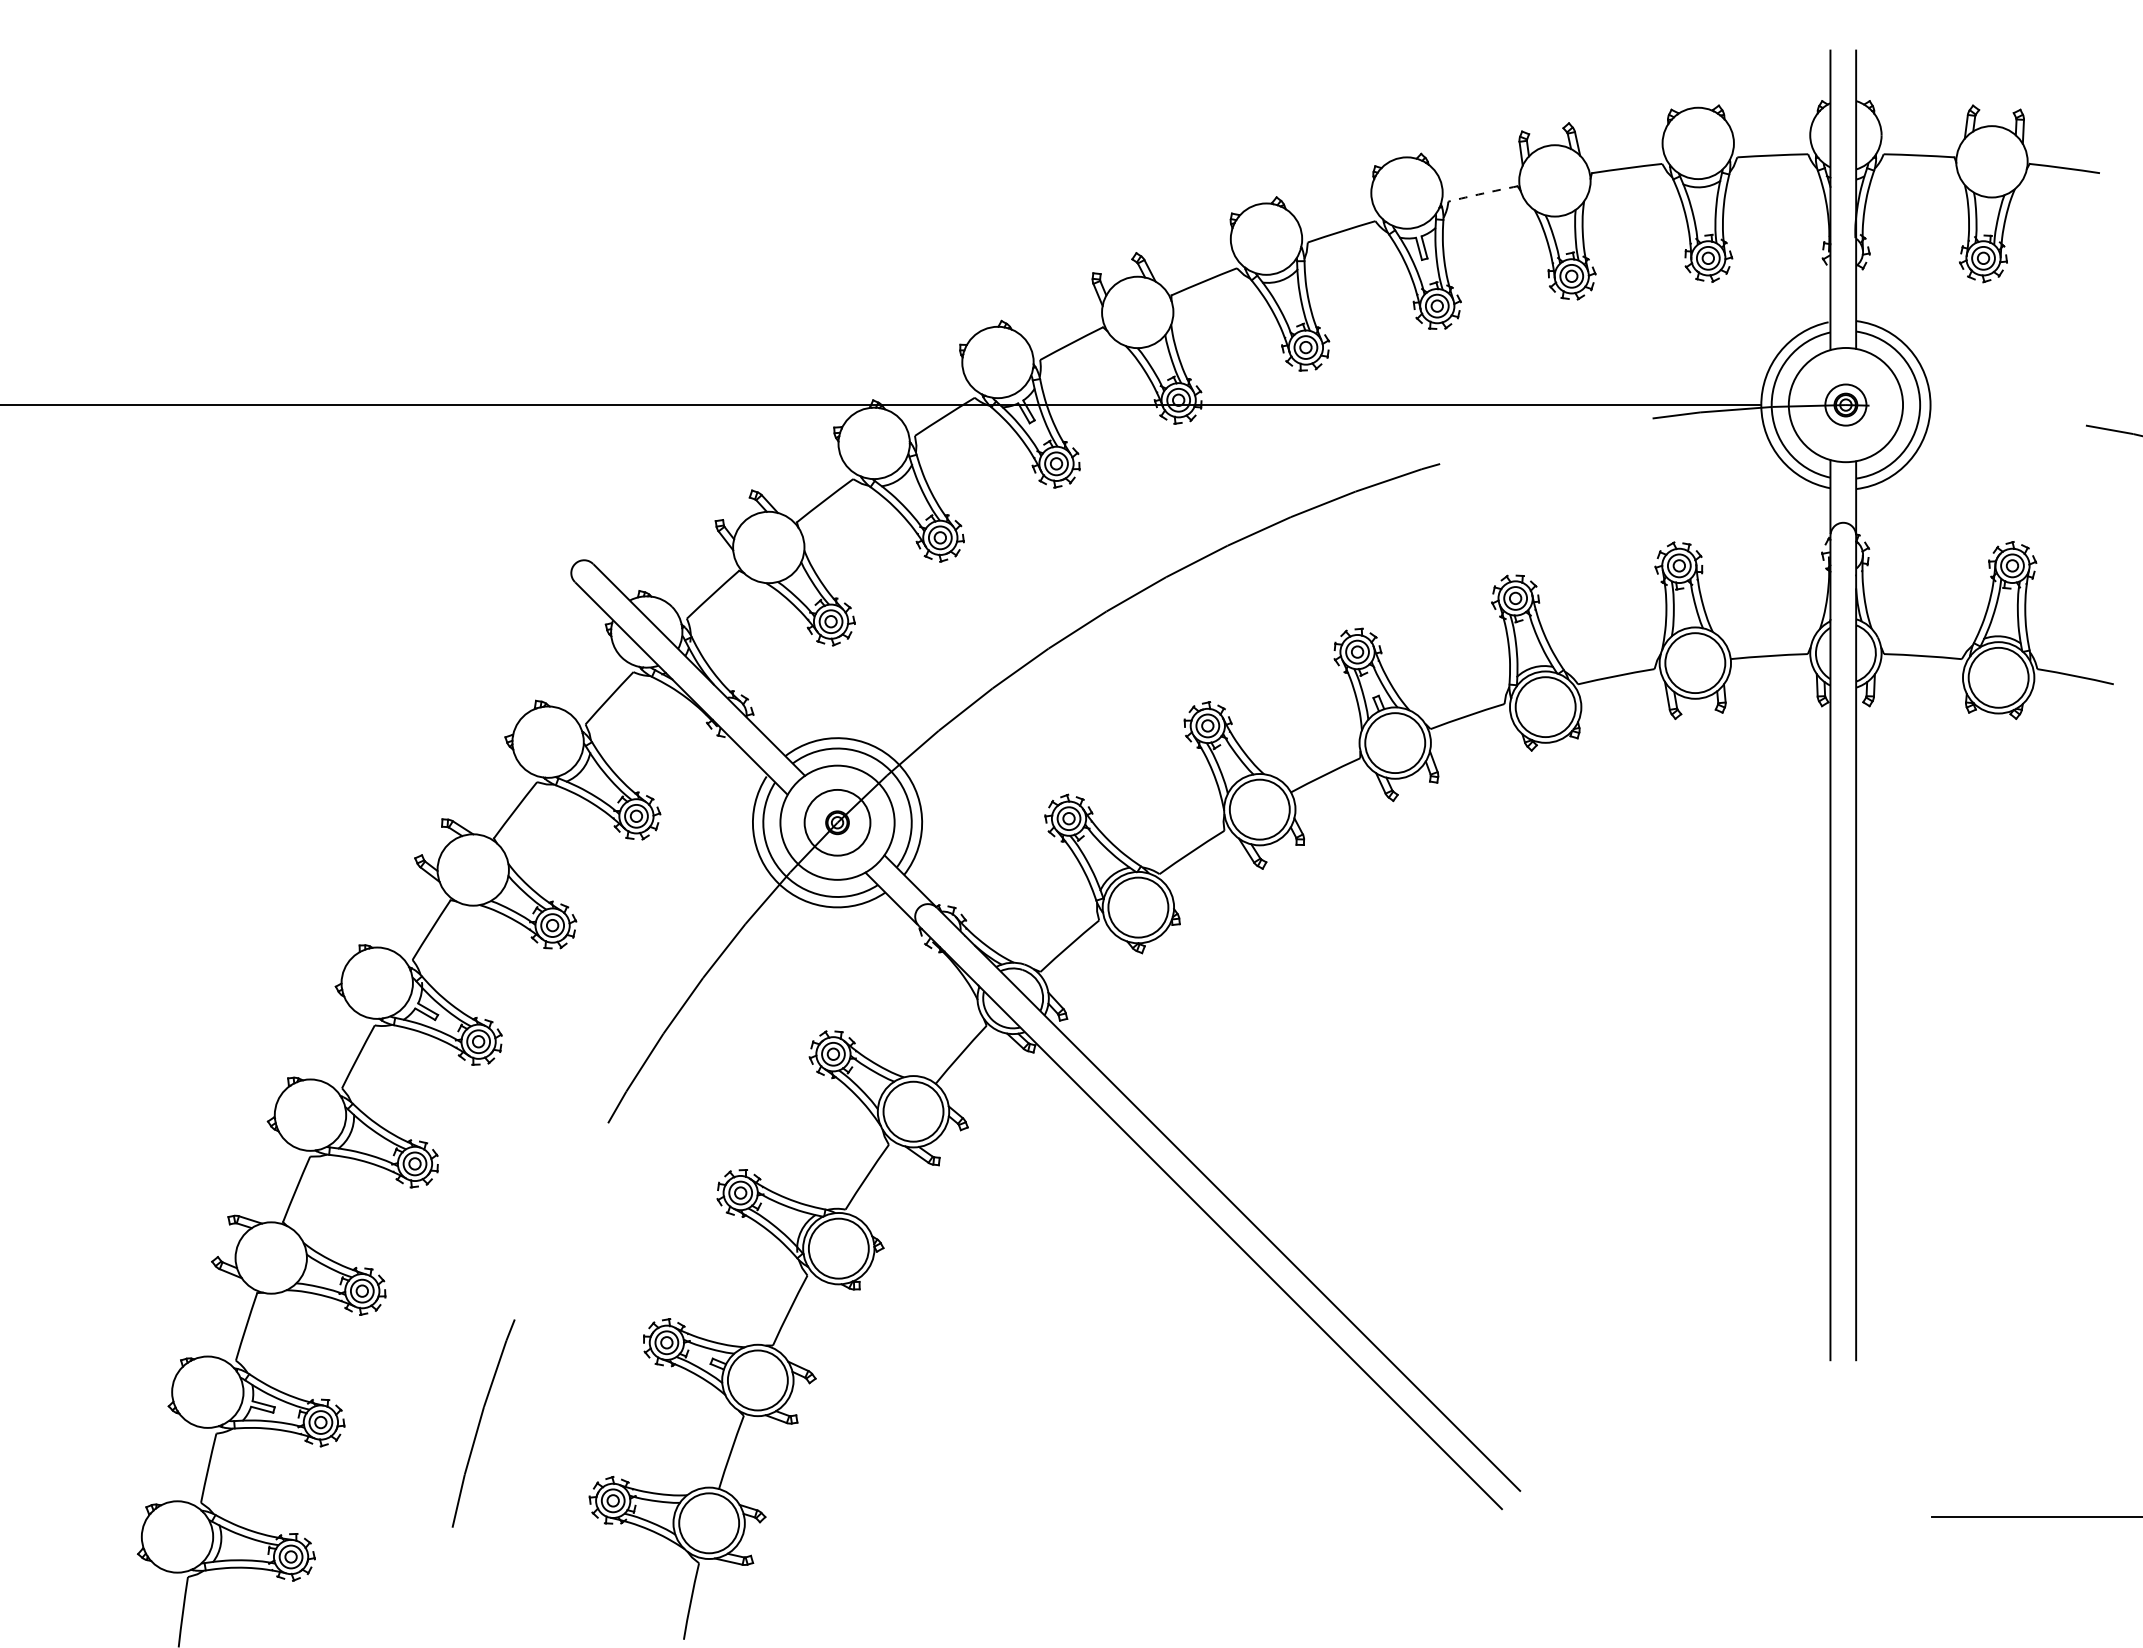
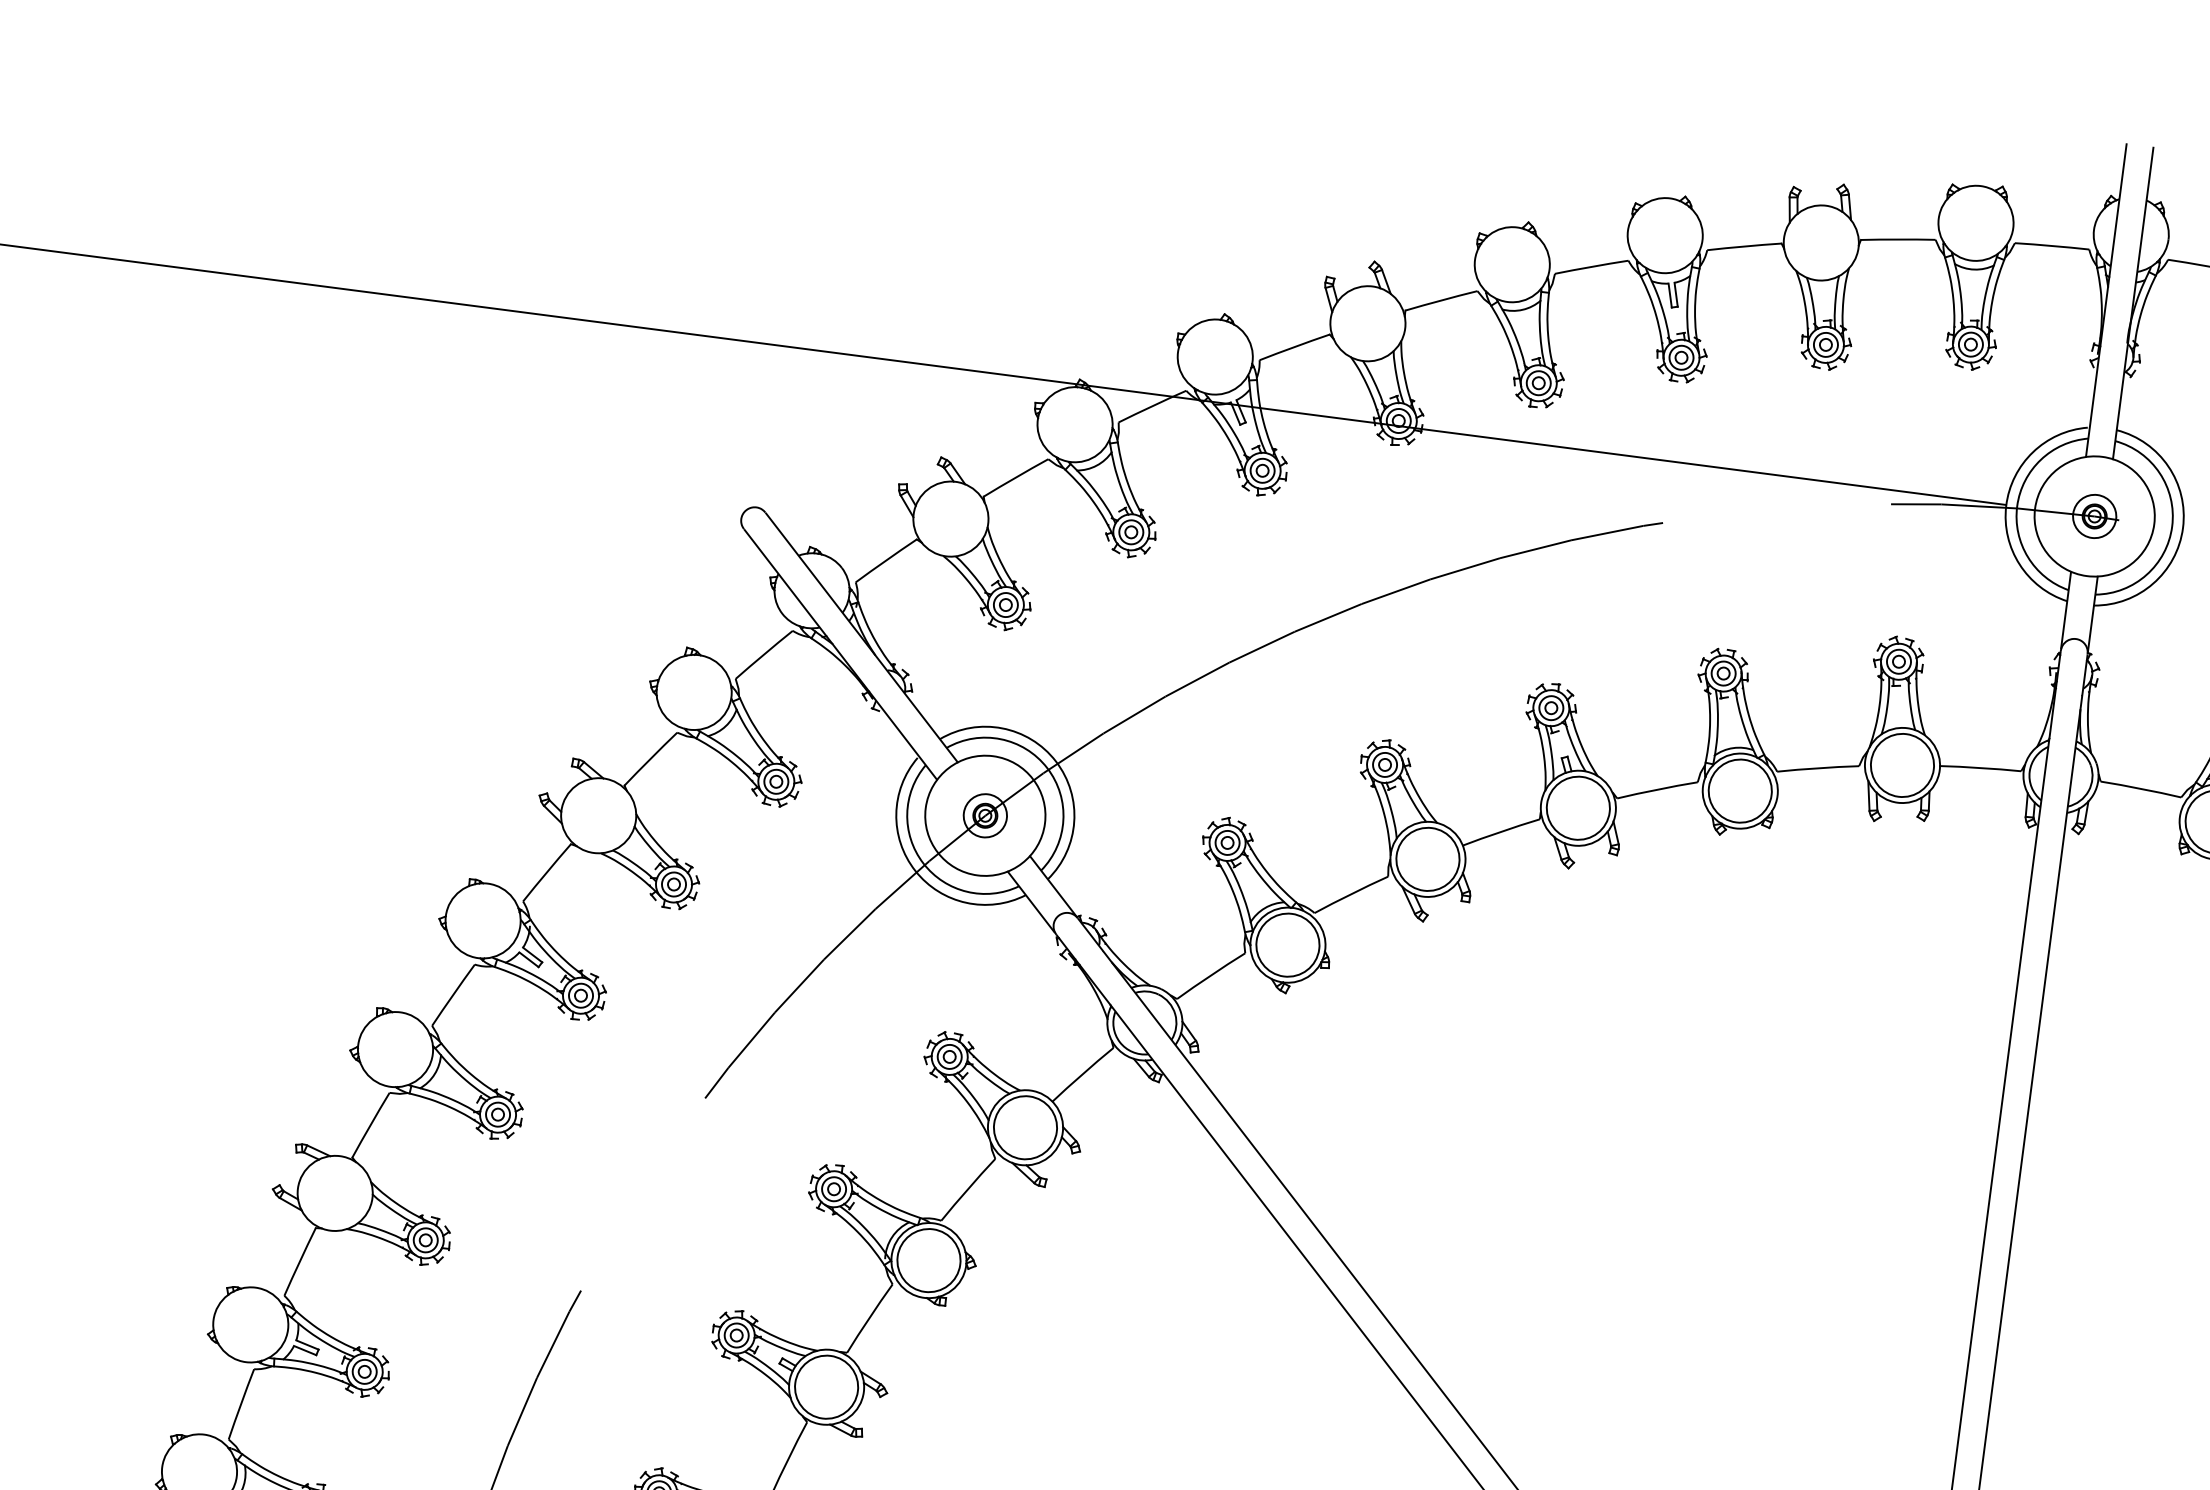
arc: (1482, 193) -> (1743, 246), dashed -> solid
circle: (837, 822) -> (985, 815), size x0.62

